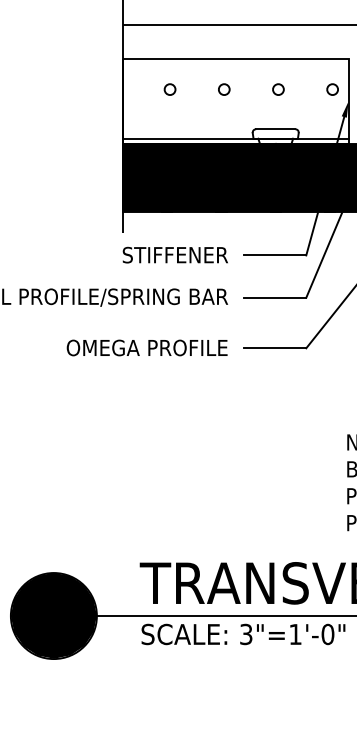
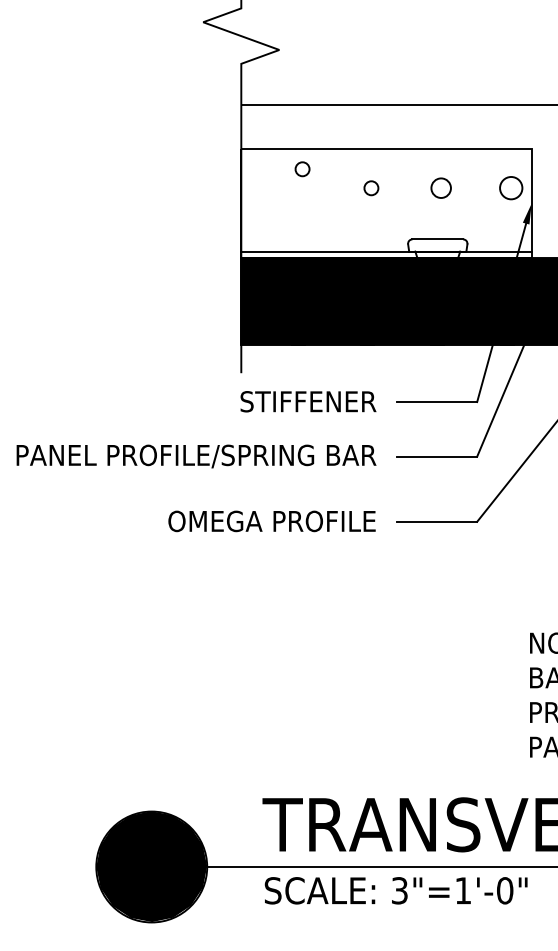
circle: (170, 89) -> (302, 169), moved
circle: (278, 89) -> (441, 188), size x1.4
circle: (332, 89) -> (510, 188), size x1.6

